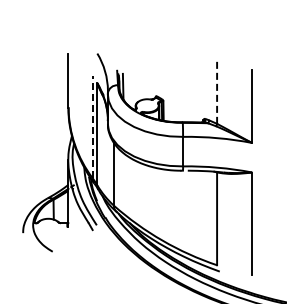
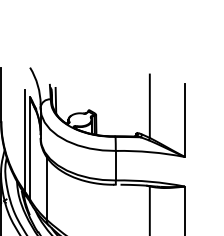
line: (217, 92) -> (150, 106), dashed -> solid
line: (92, 126) -> (25, 140), dashed -> solid

